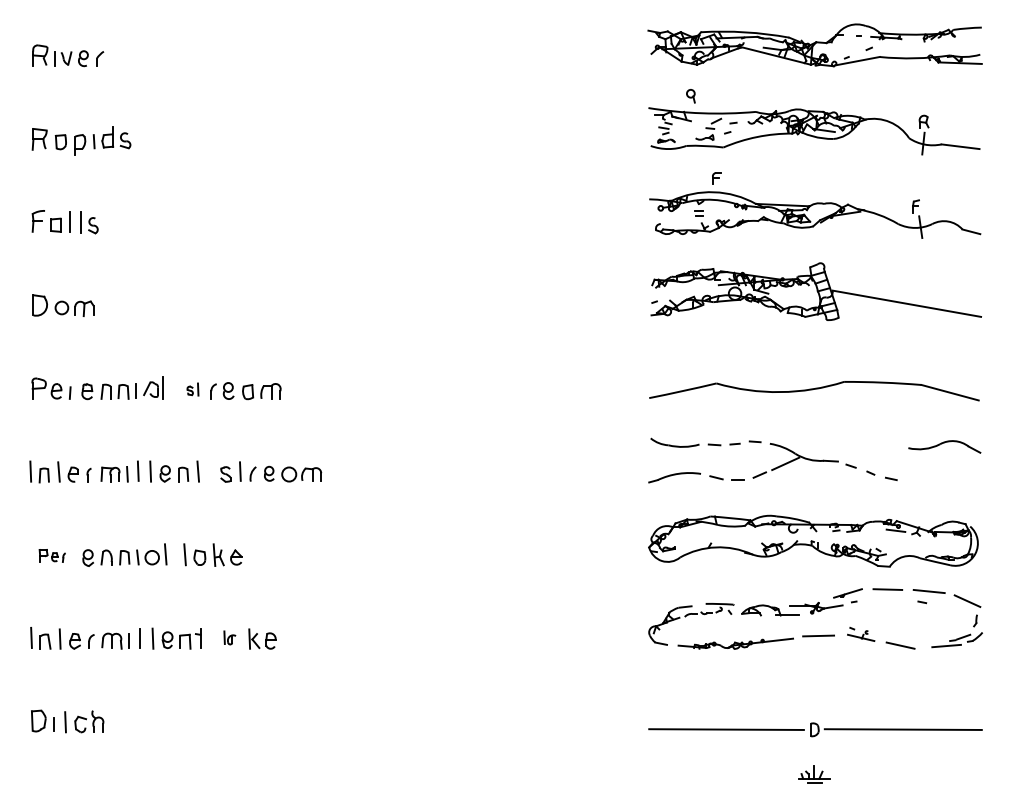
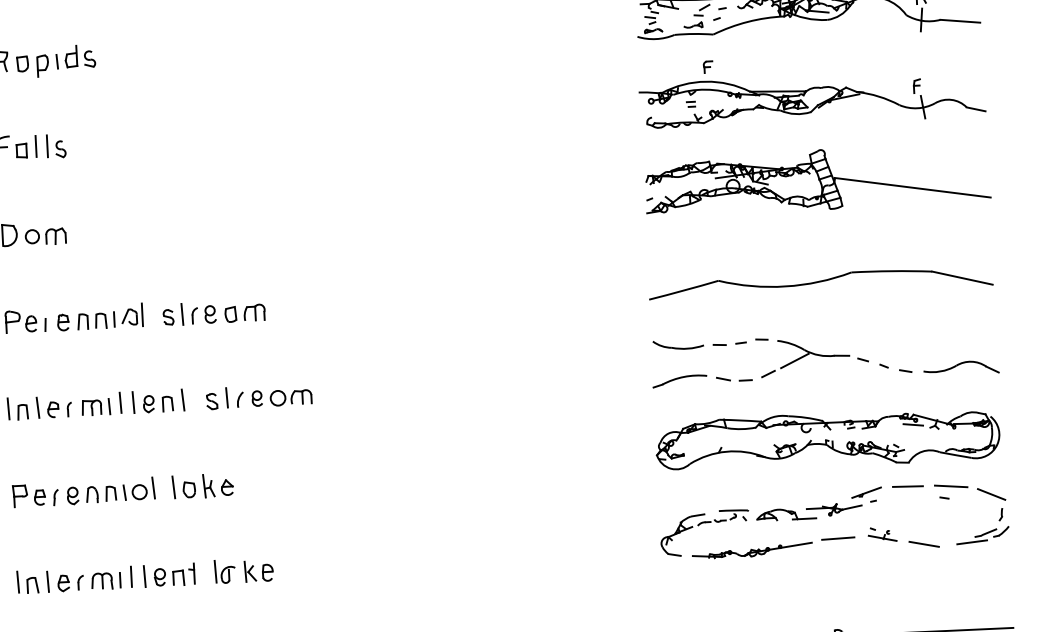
part: (192, 389) -> (172, 314), size x1.67
part: (944, 446) -> (961, 367), moved
part: (52, 555) -> (35, 495), size x1.67
part: (229, 637) -> (224, 571), size x1.67

